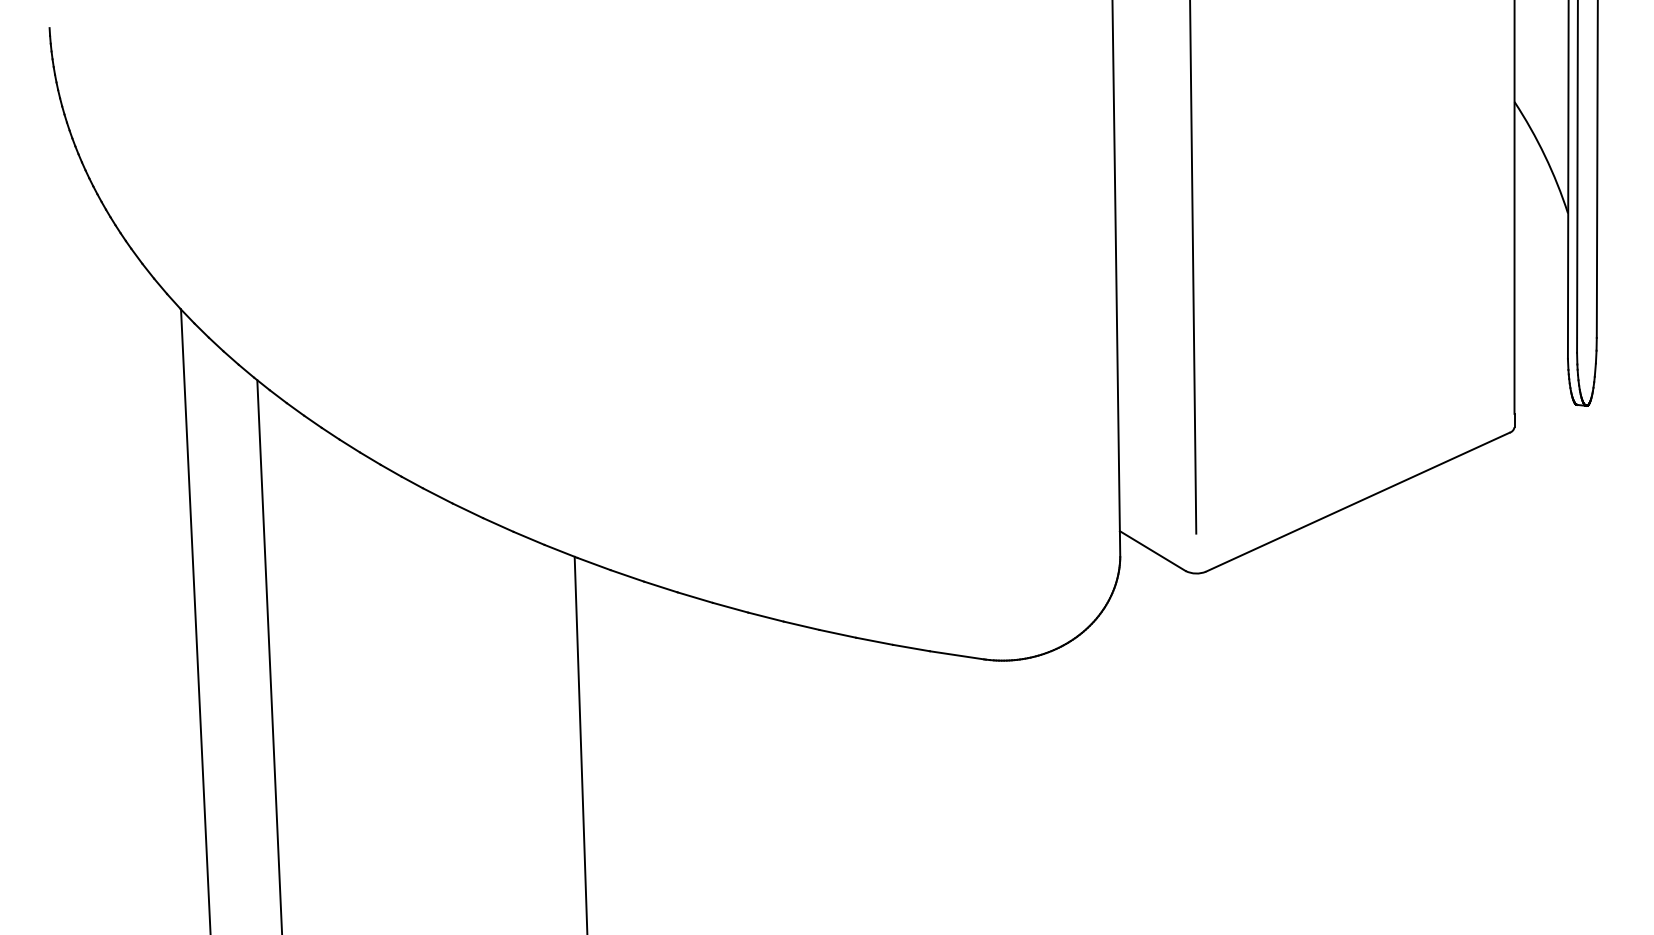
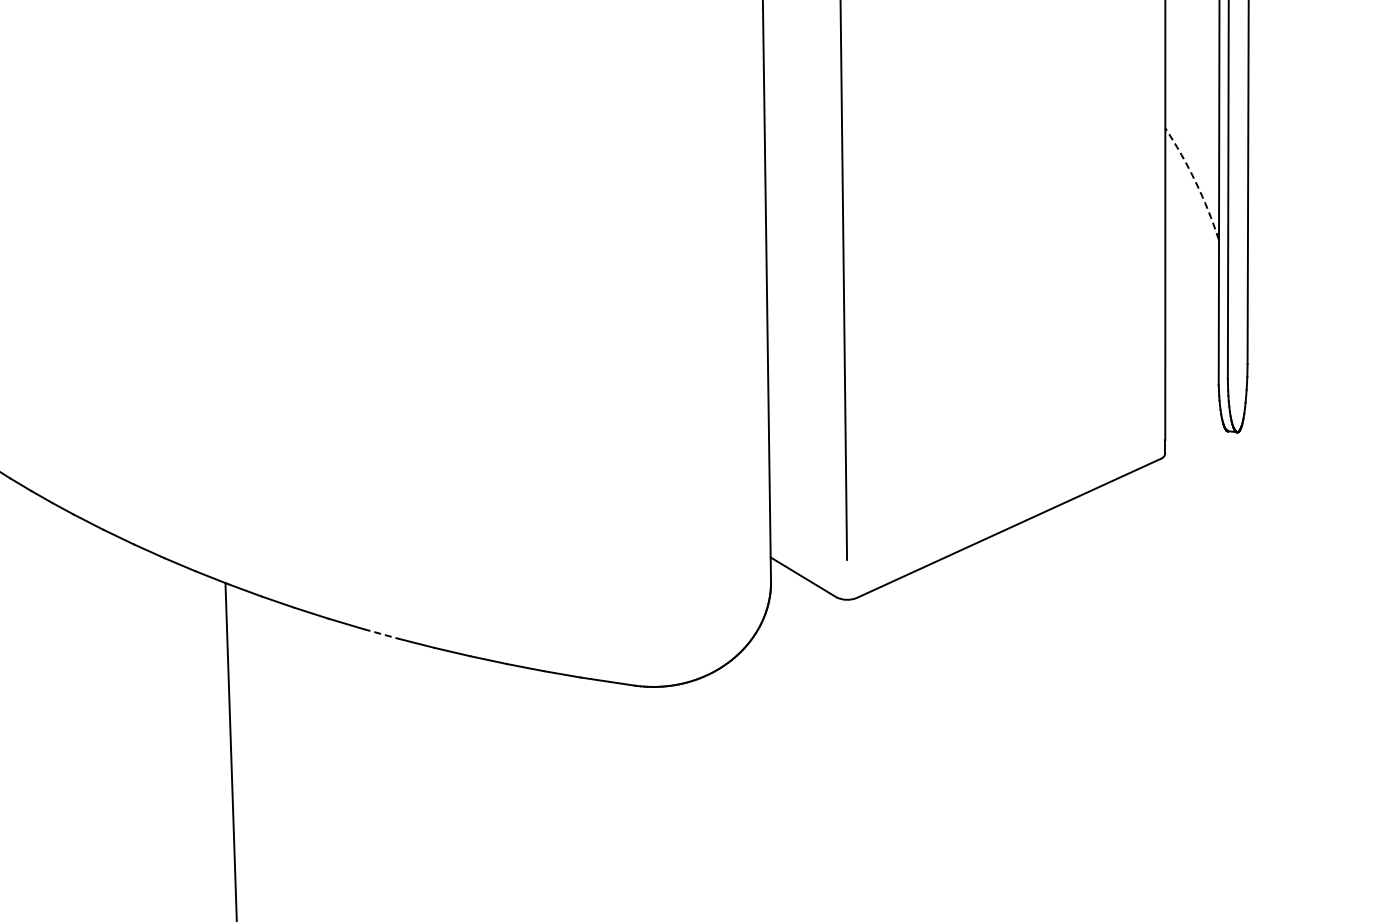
arc: (1544, 155) -> (1195, 181), solid -> dashed
line: (731, 607) -> (382, 633), solid -> dashed

